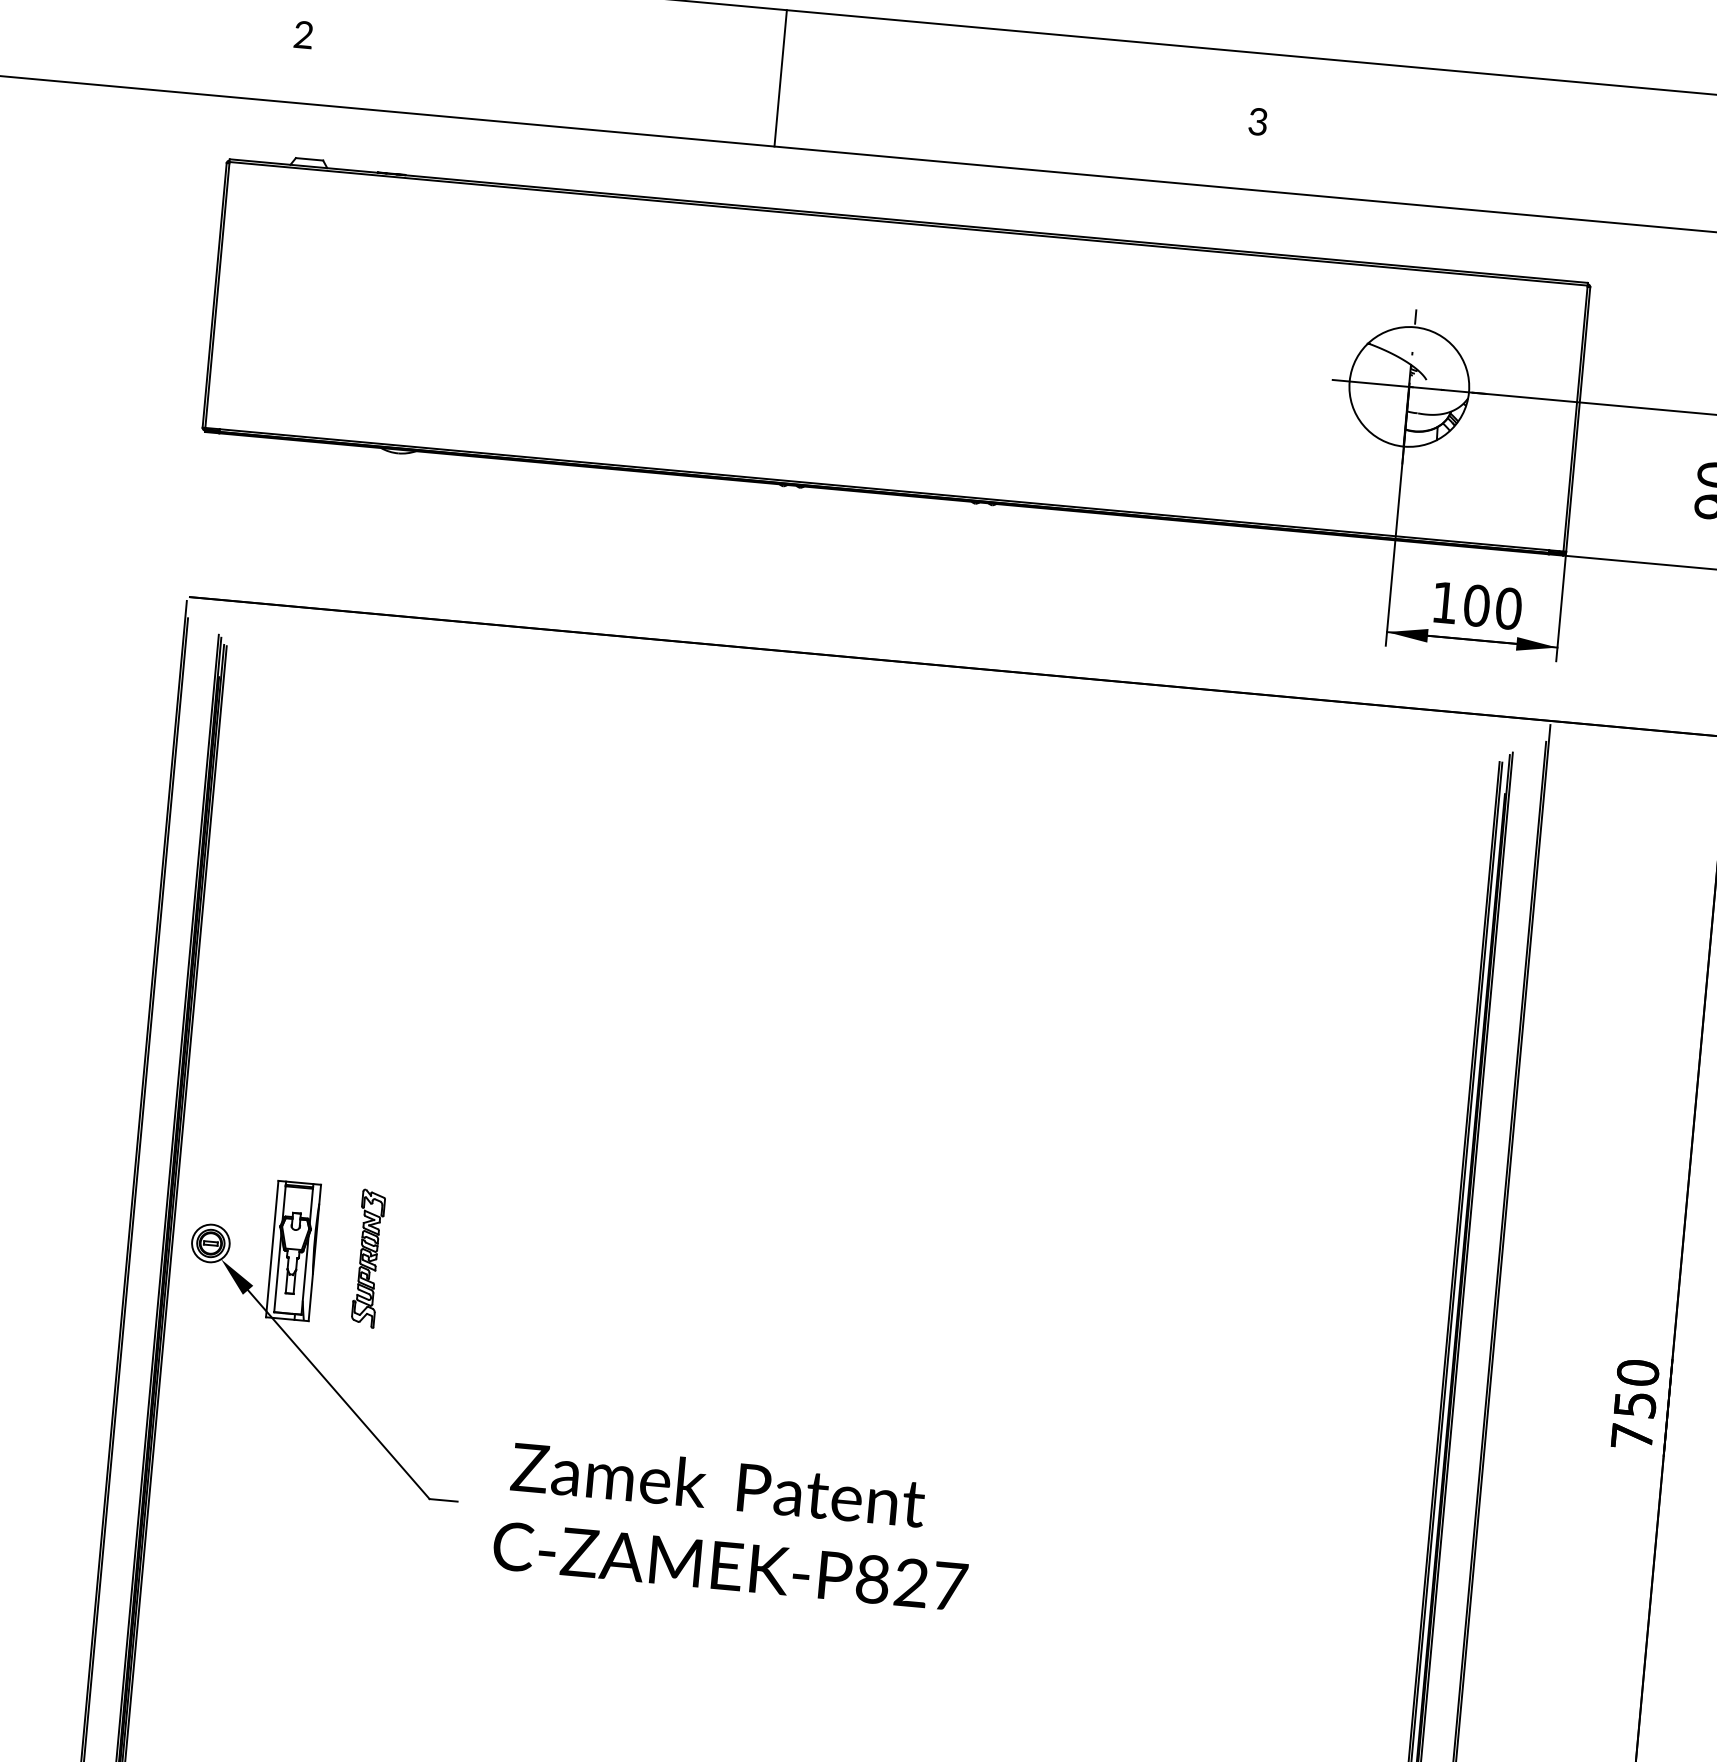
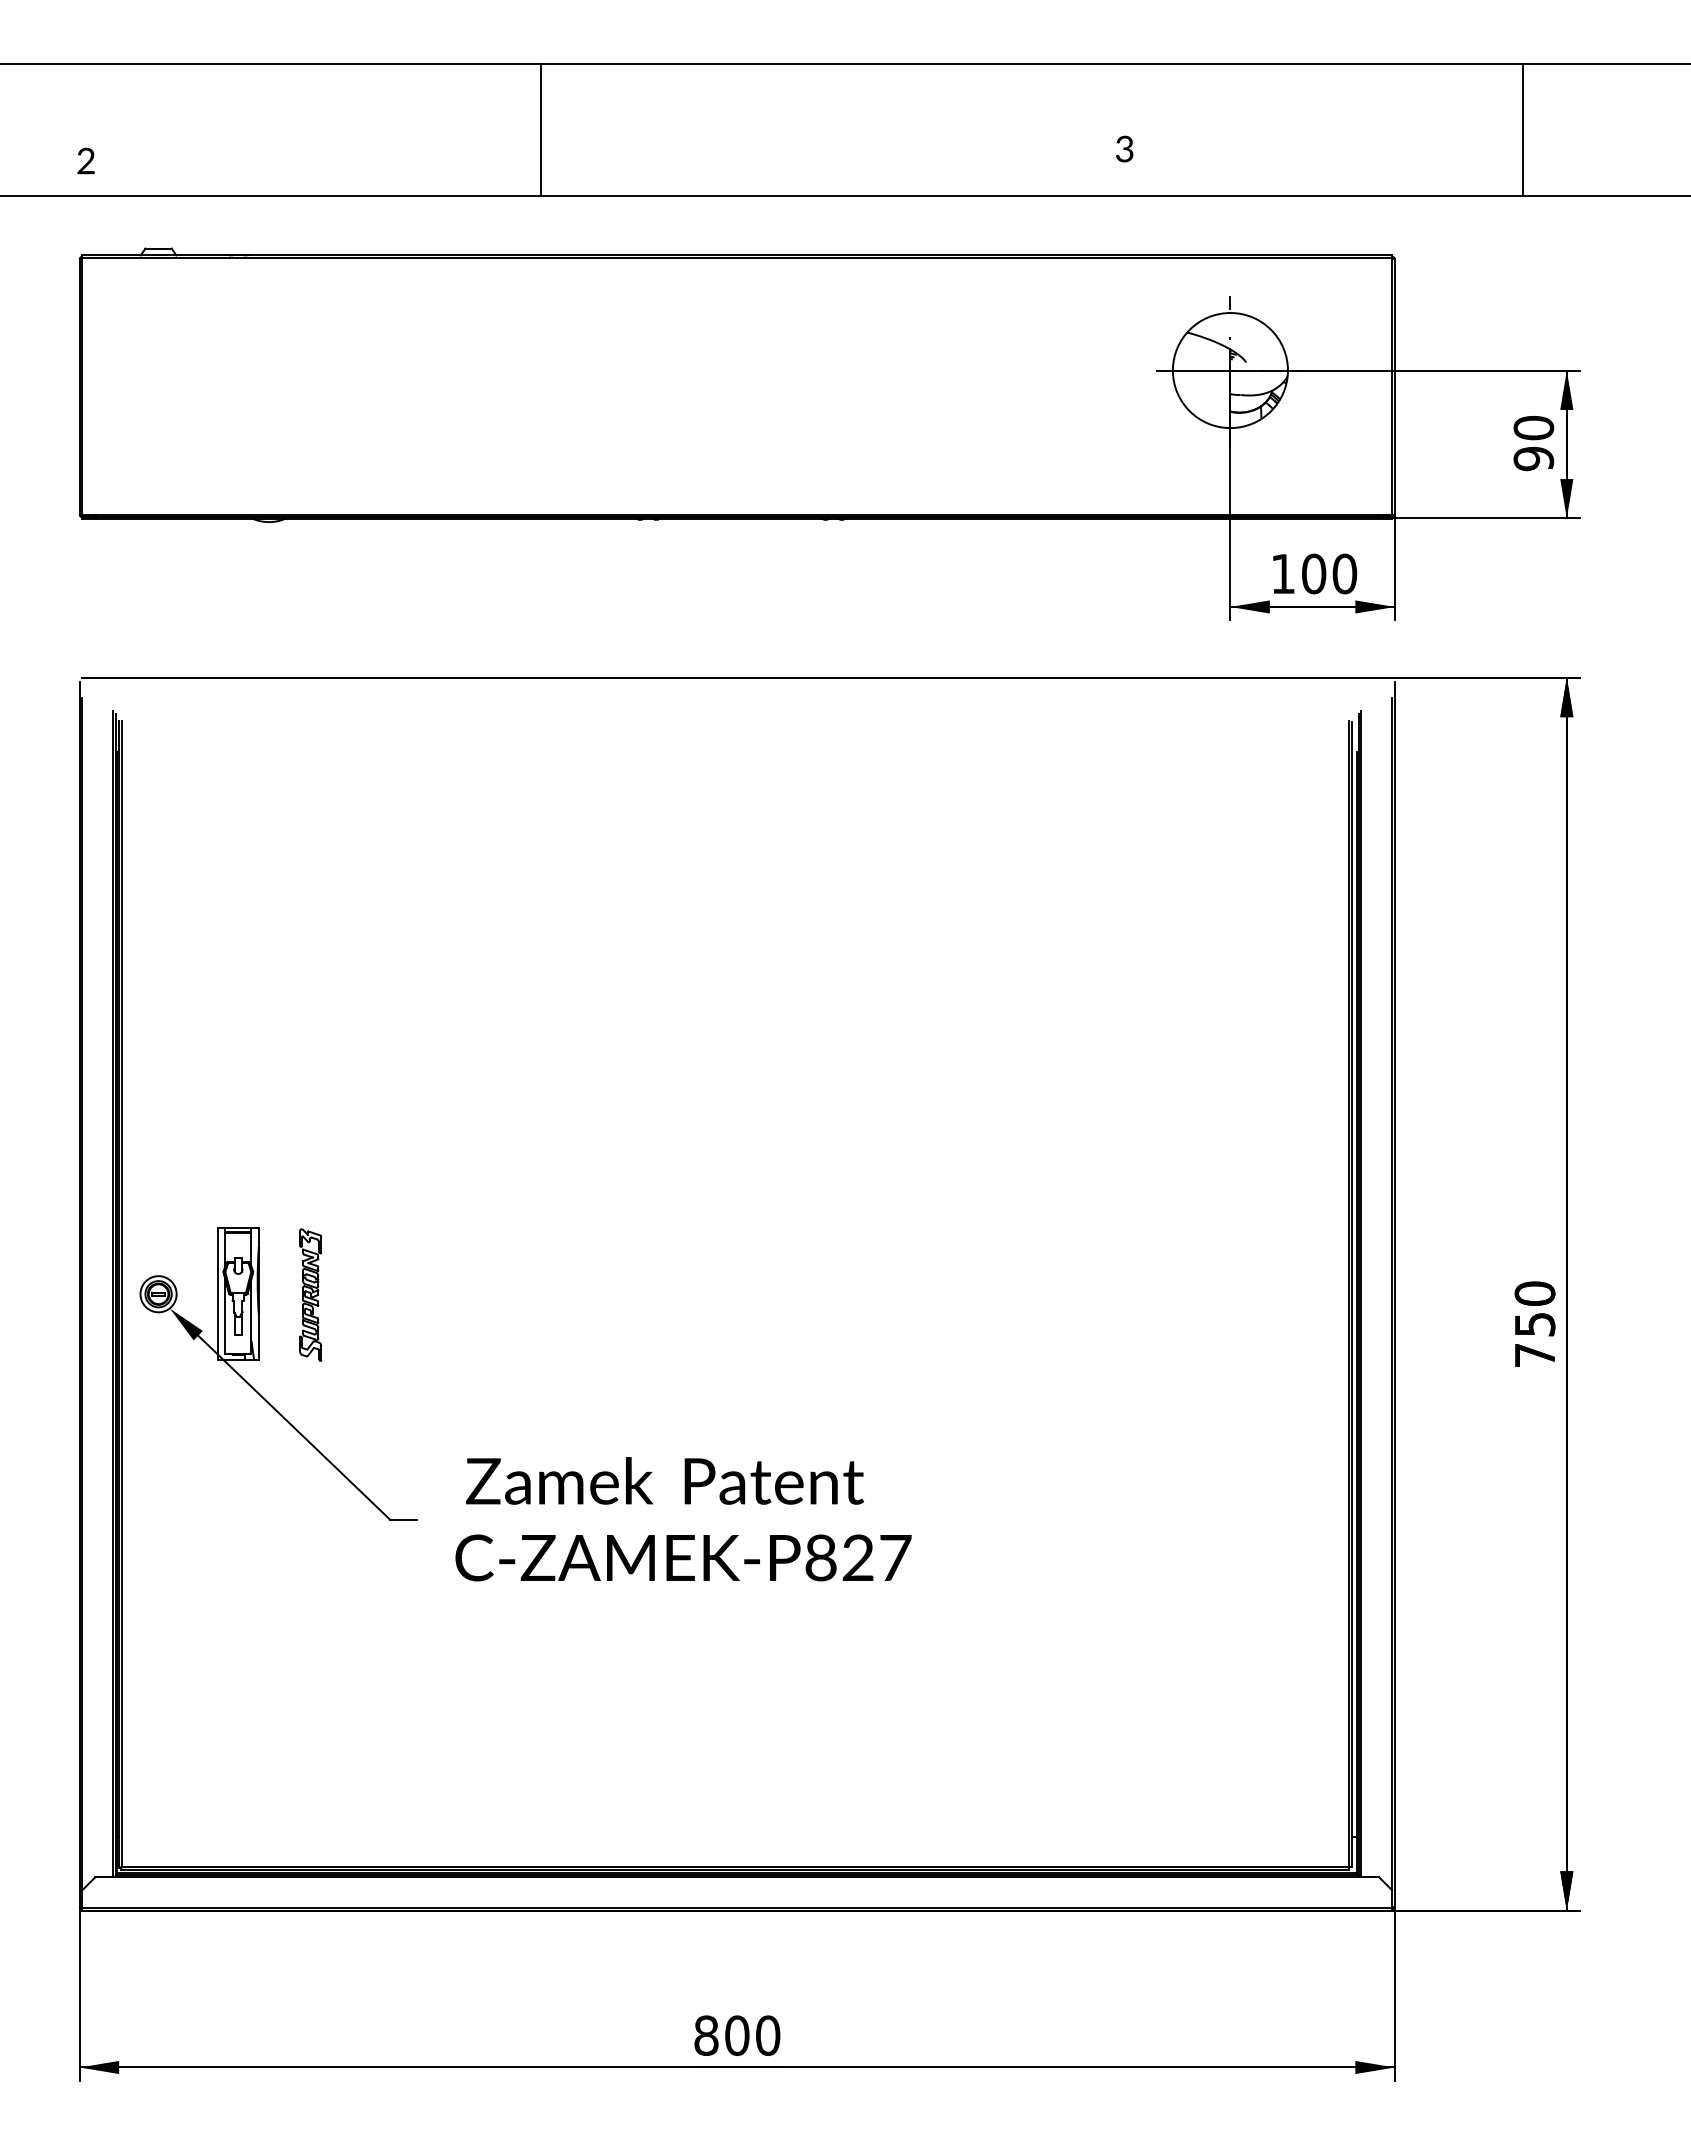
text: (303, 34) -> (85, 160), moved
line: (781, 77) -> (541, 129), moved
text: (1257, 121) -> (1124, 148), moved

